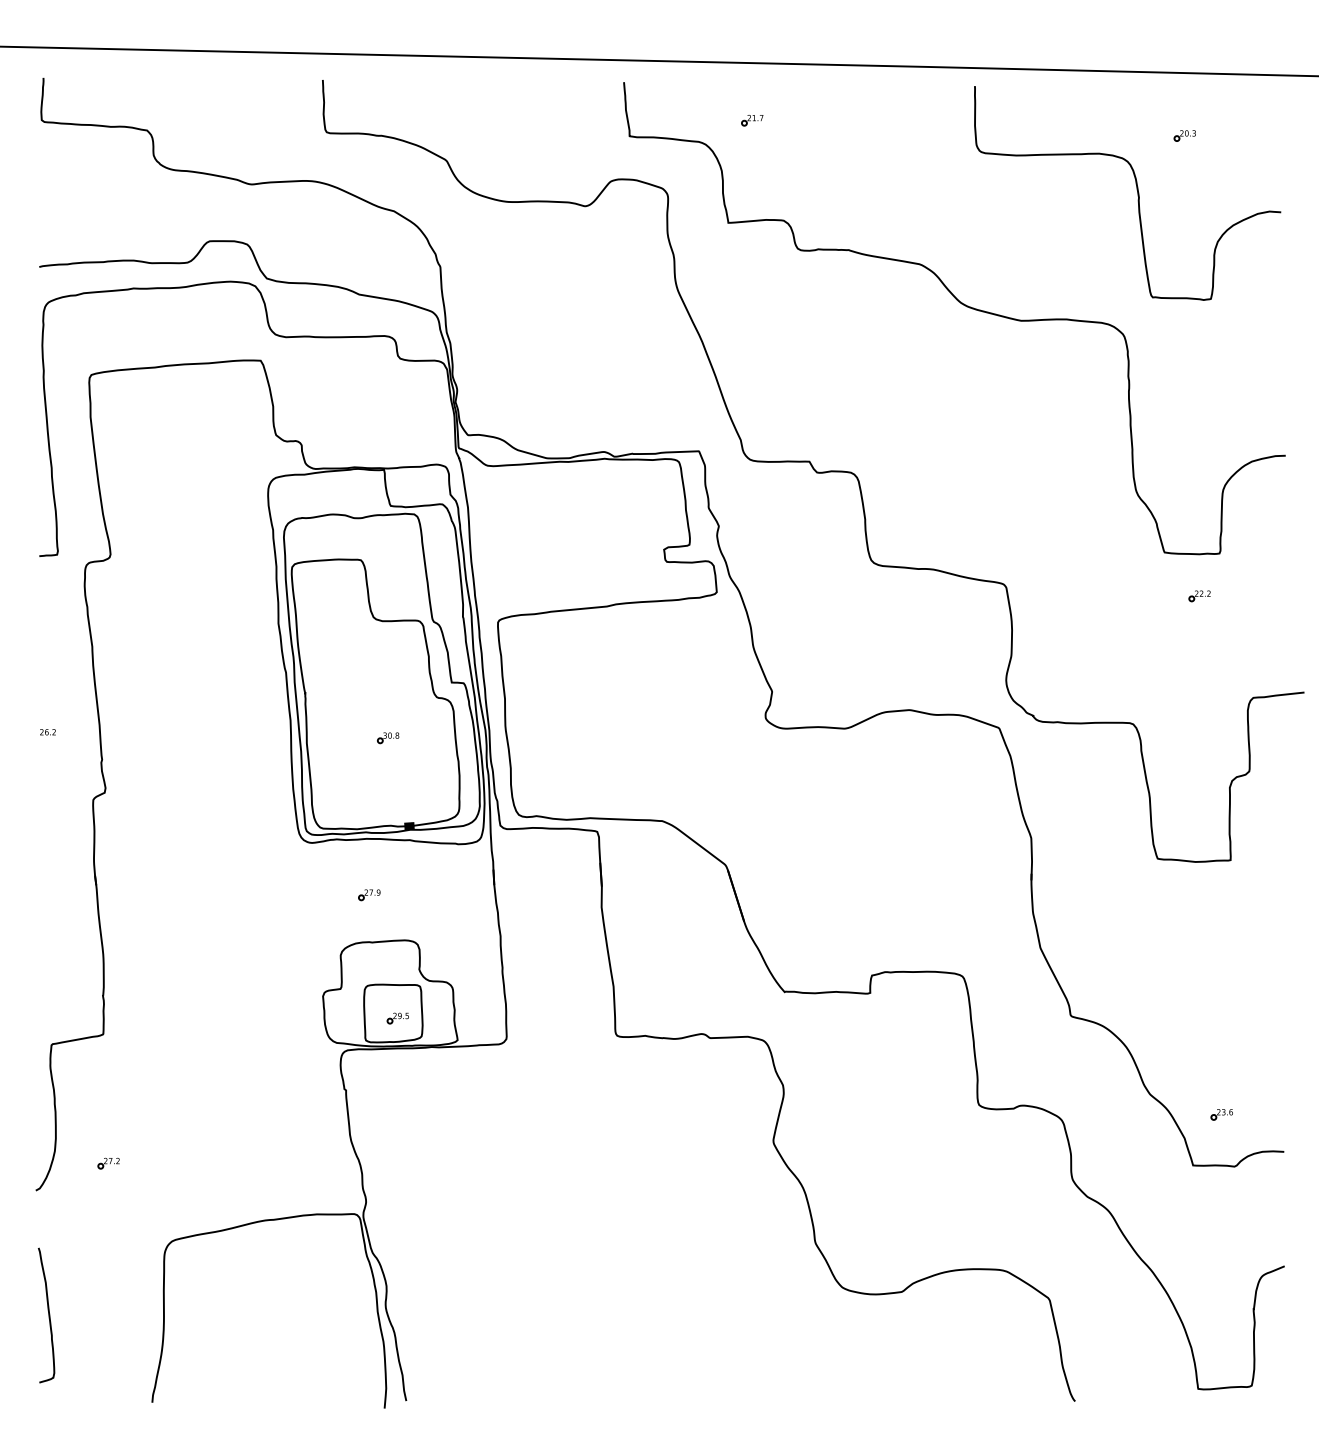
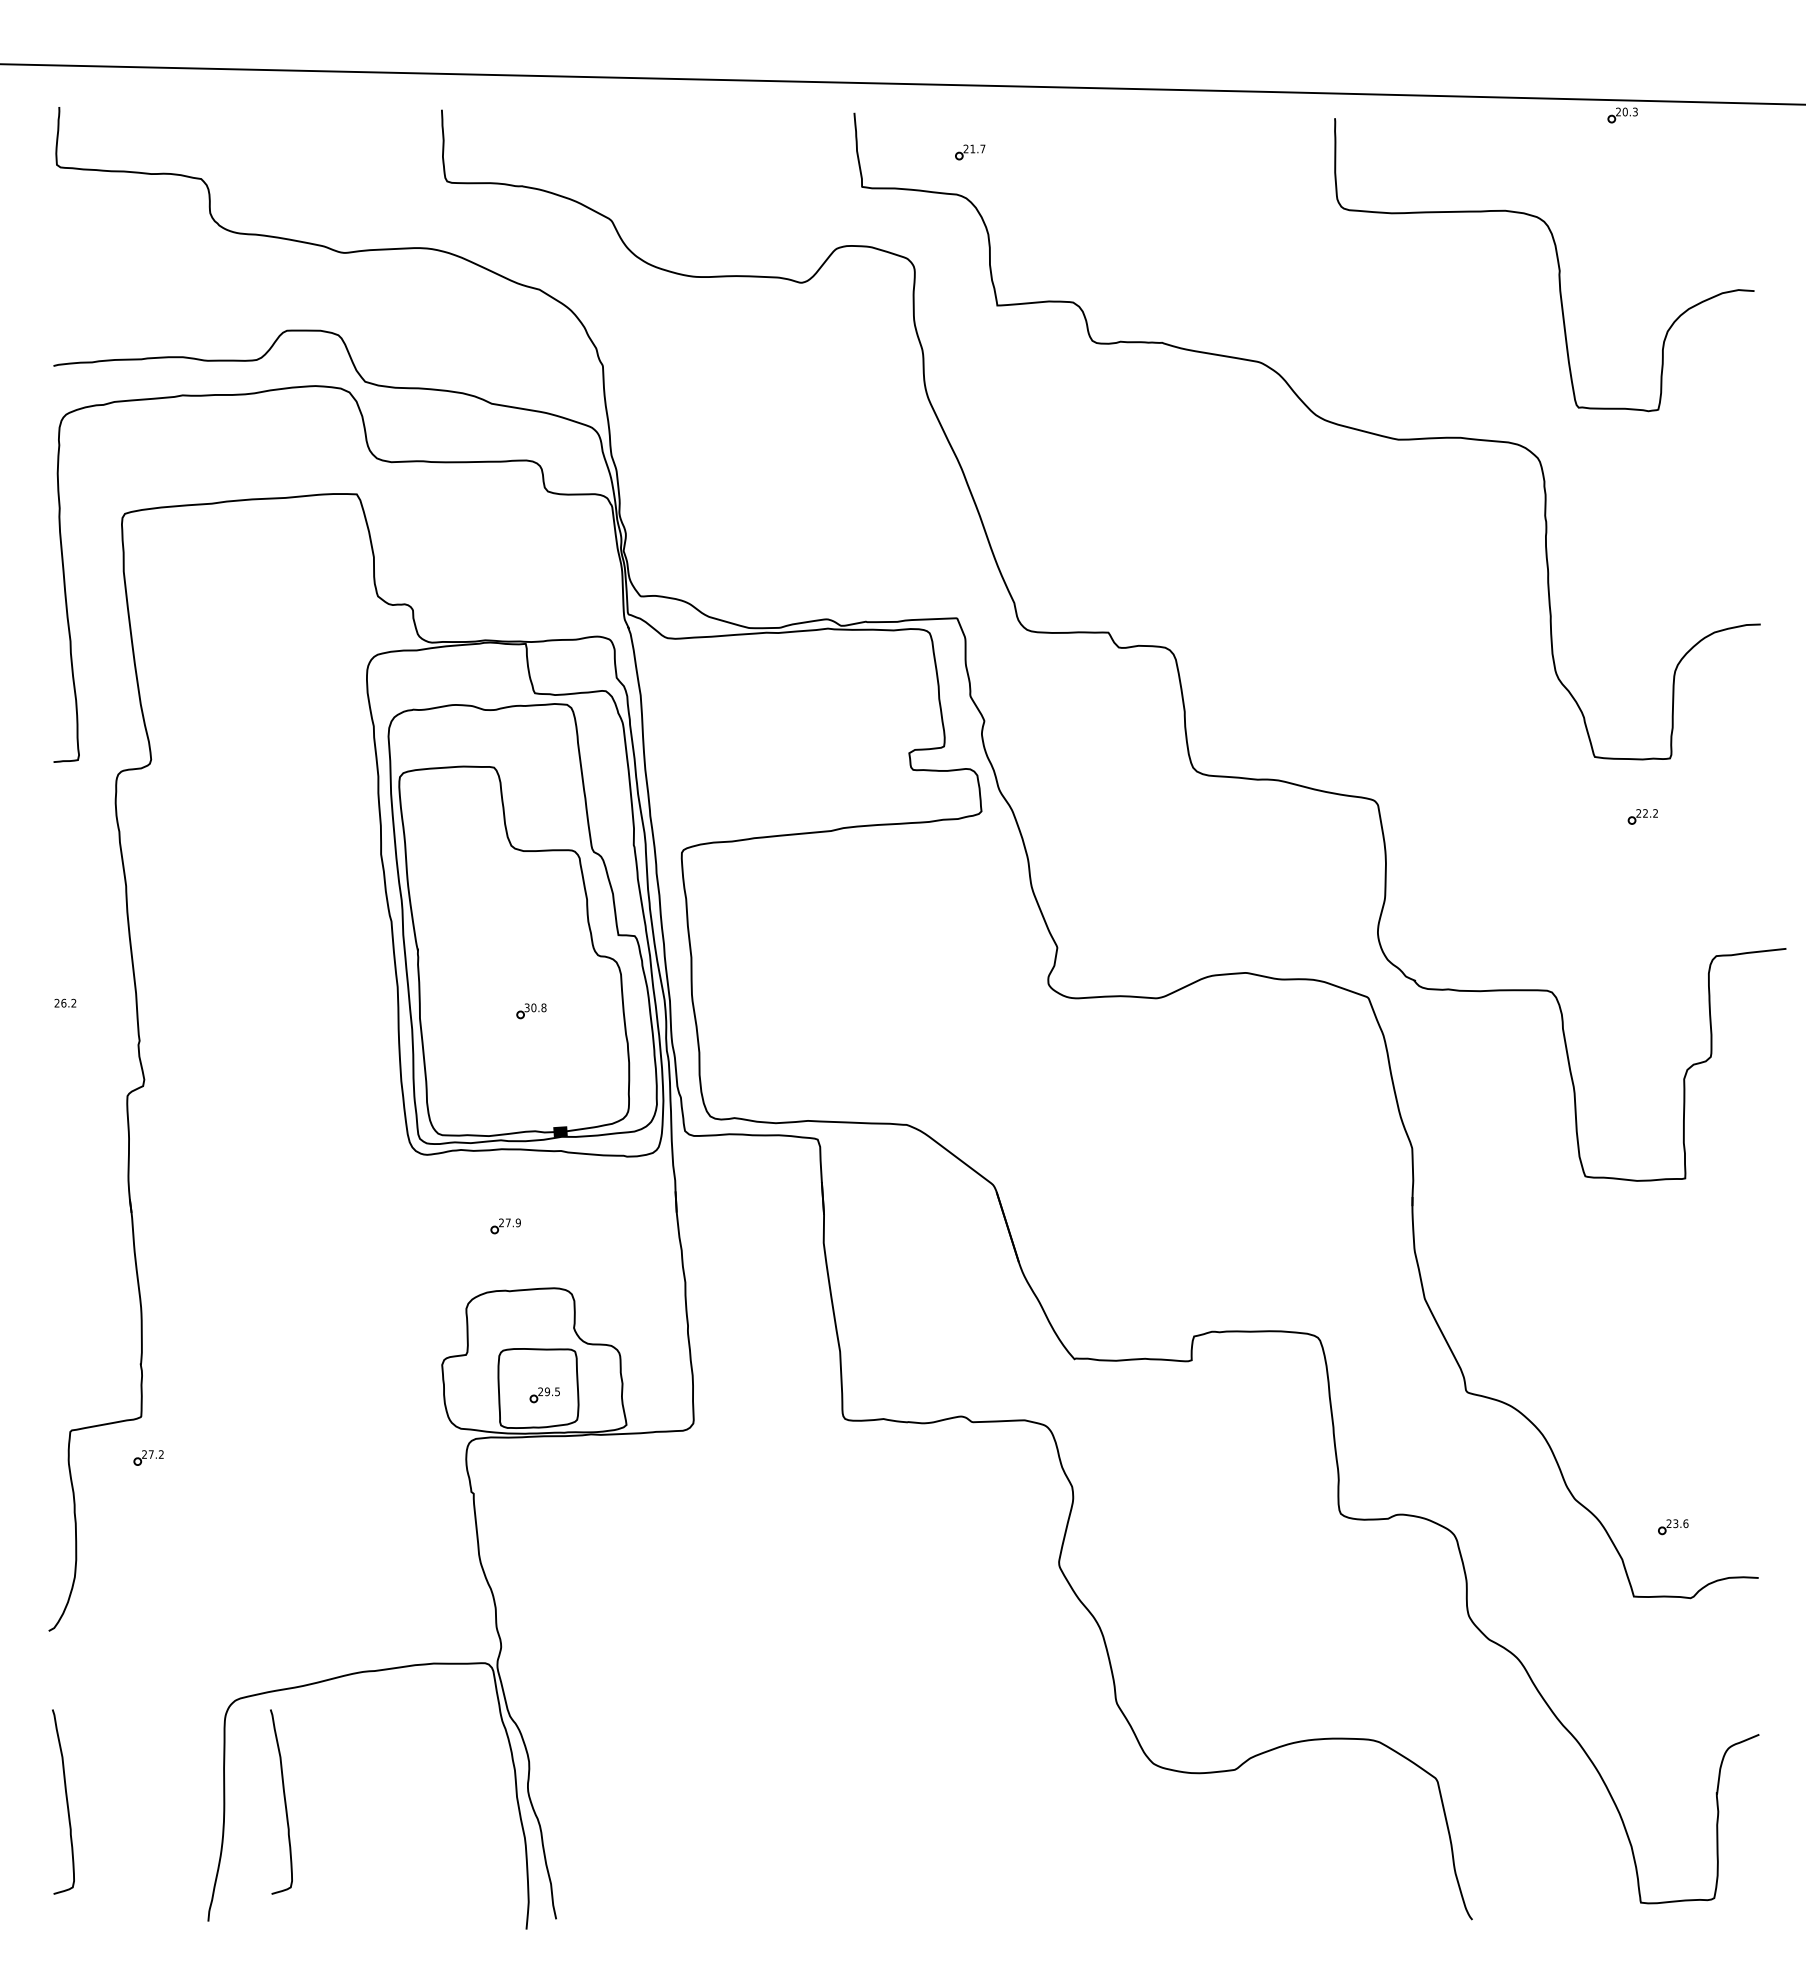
part: (752, 120) -> (970, 152), moved
part: (1184, 135) -> (1622, 115), moved
part: (108, 1163) -> (148, 1457), moved
curve: (207, 1315) -> (284, 1801), added

